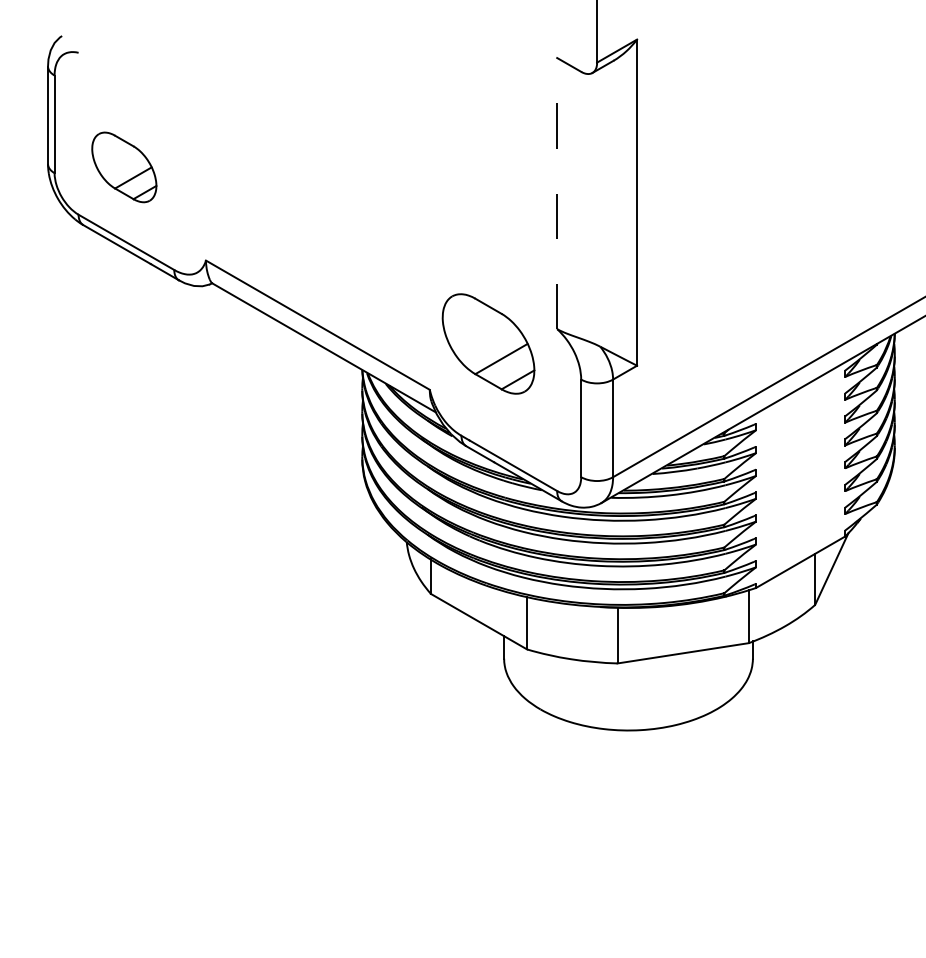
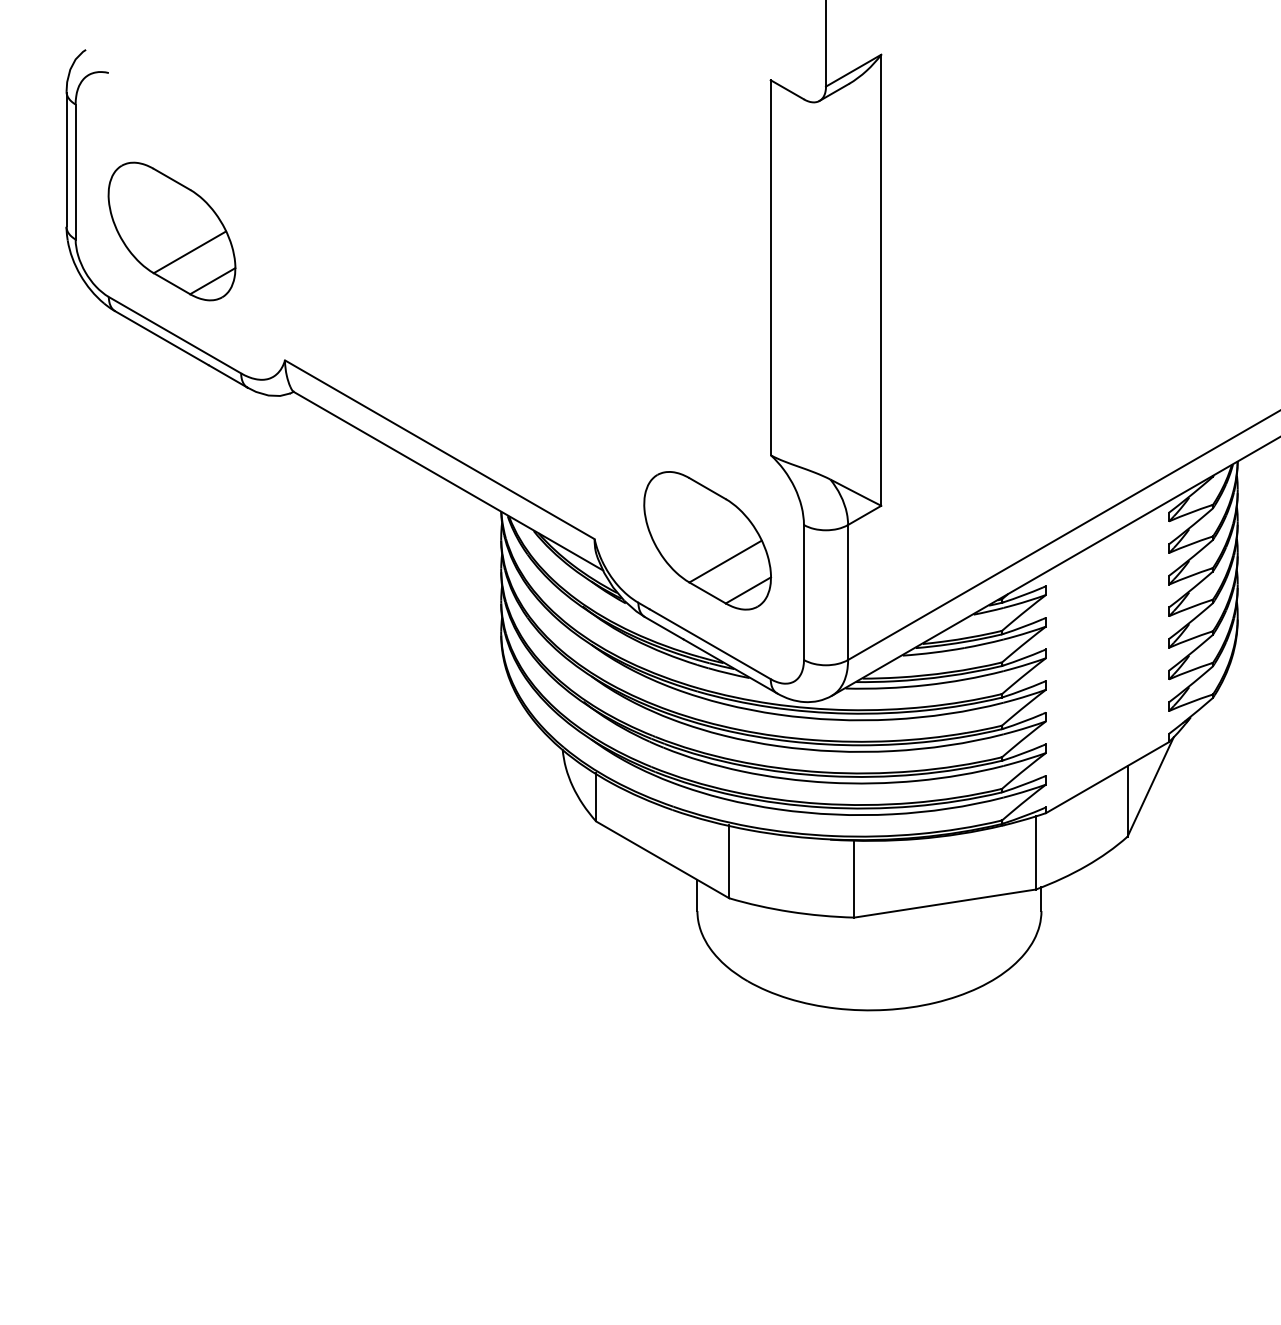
part: (124, 167) -> (172, 231), size x1.43
line: (557, 193) -> (771, 267), dashed -> solid
part: (488, 343) -> (707, 540), moved

